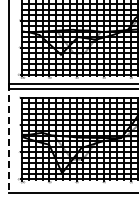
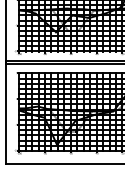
line: (8, 139) -> (6, 112), dashed -> solid

